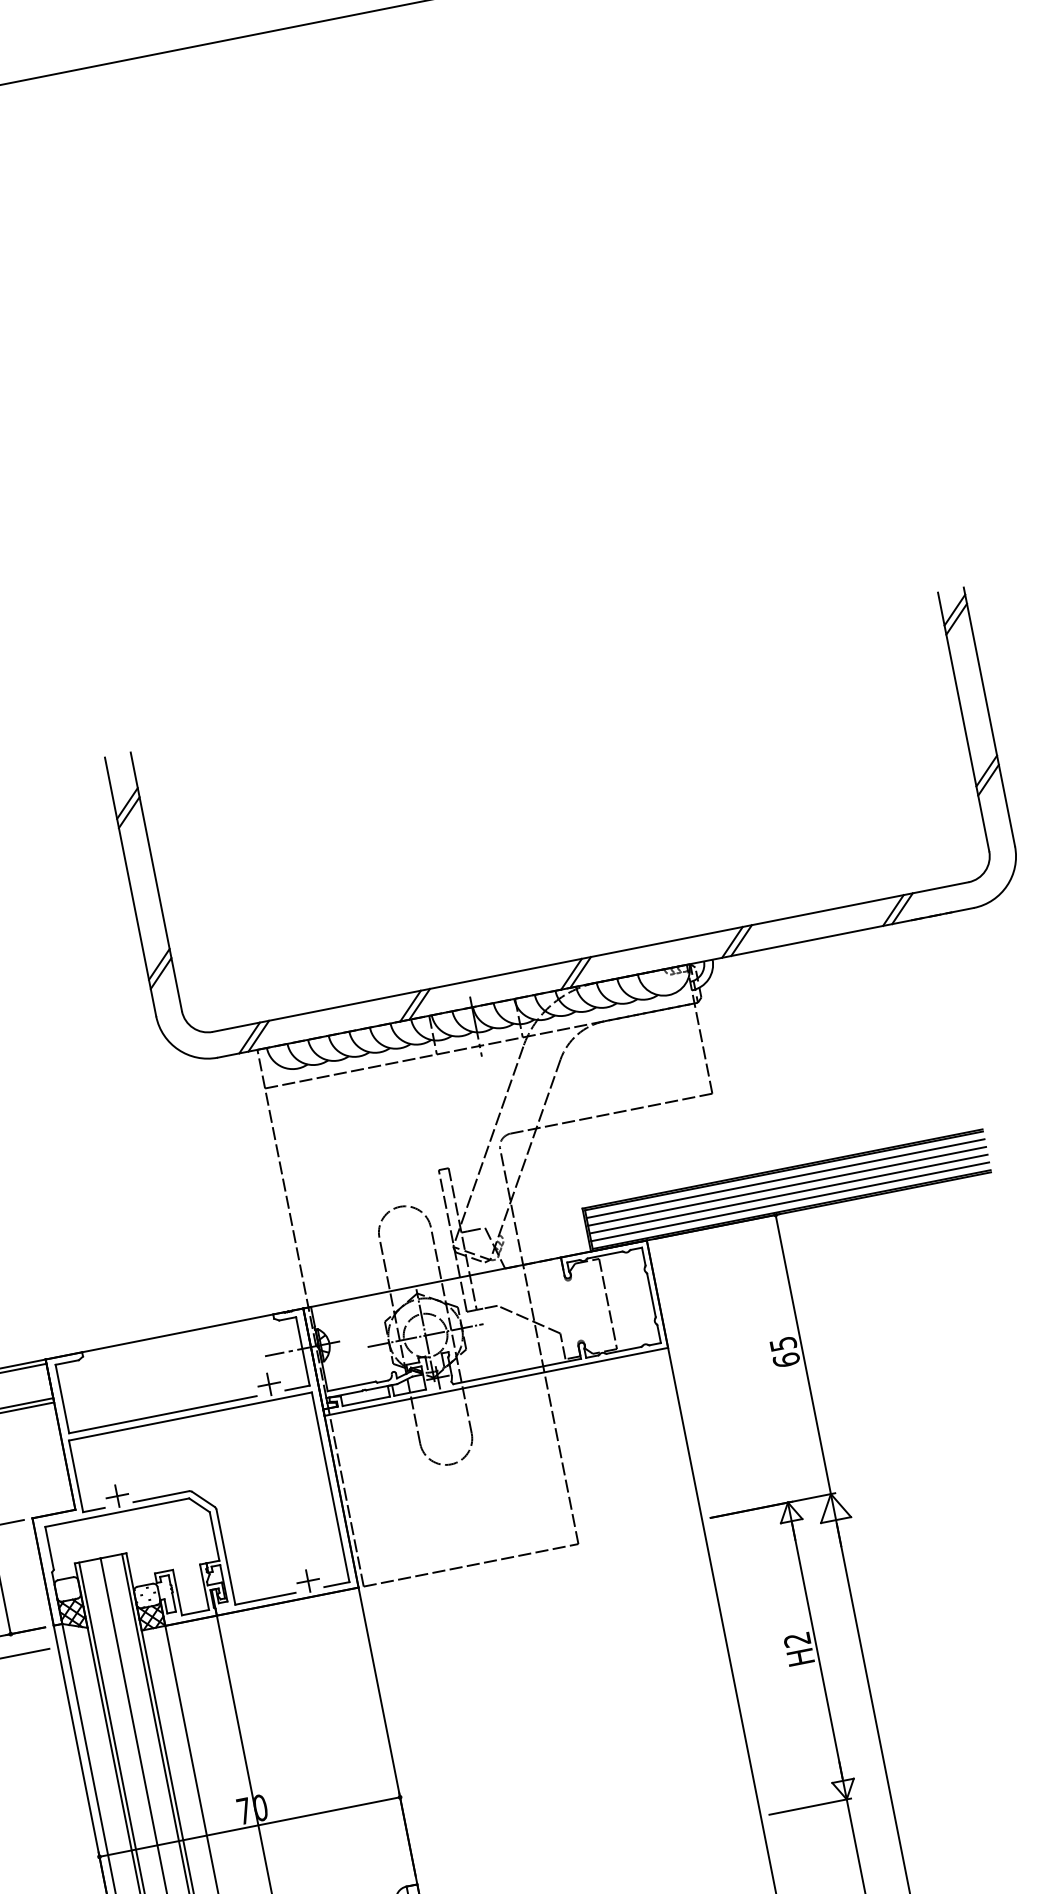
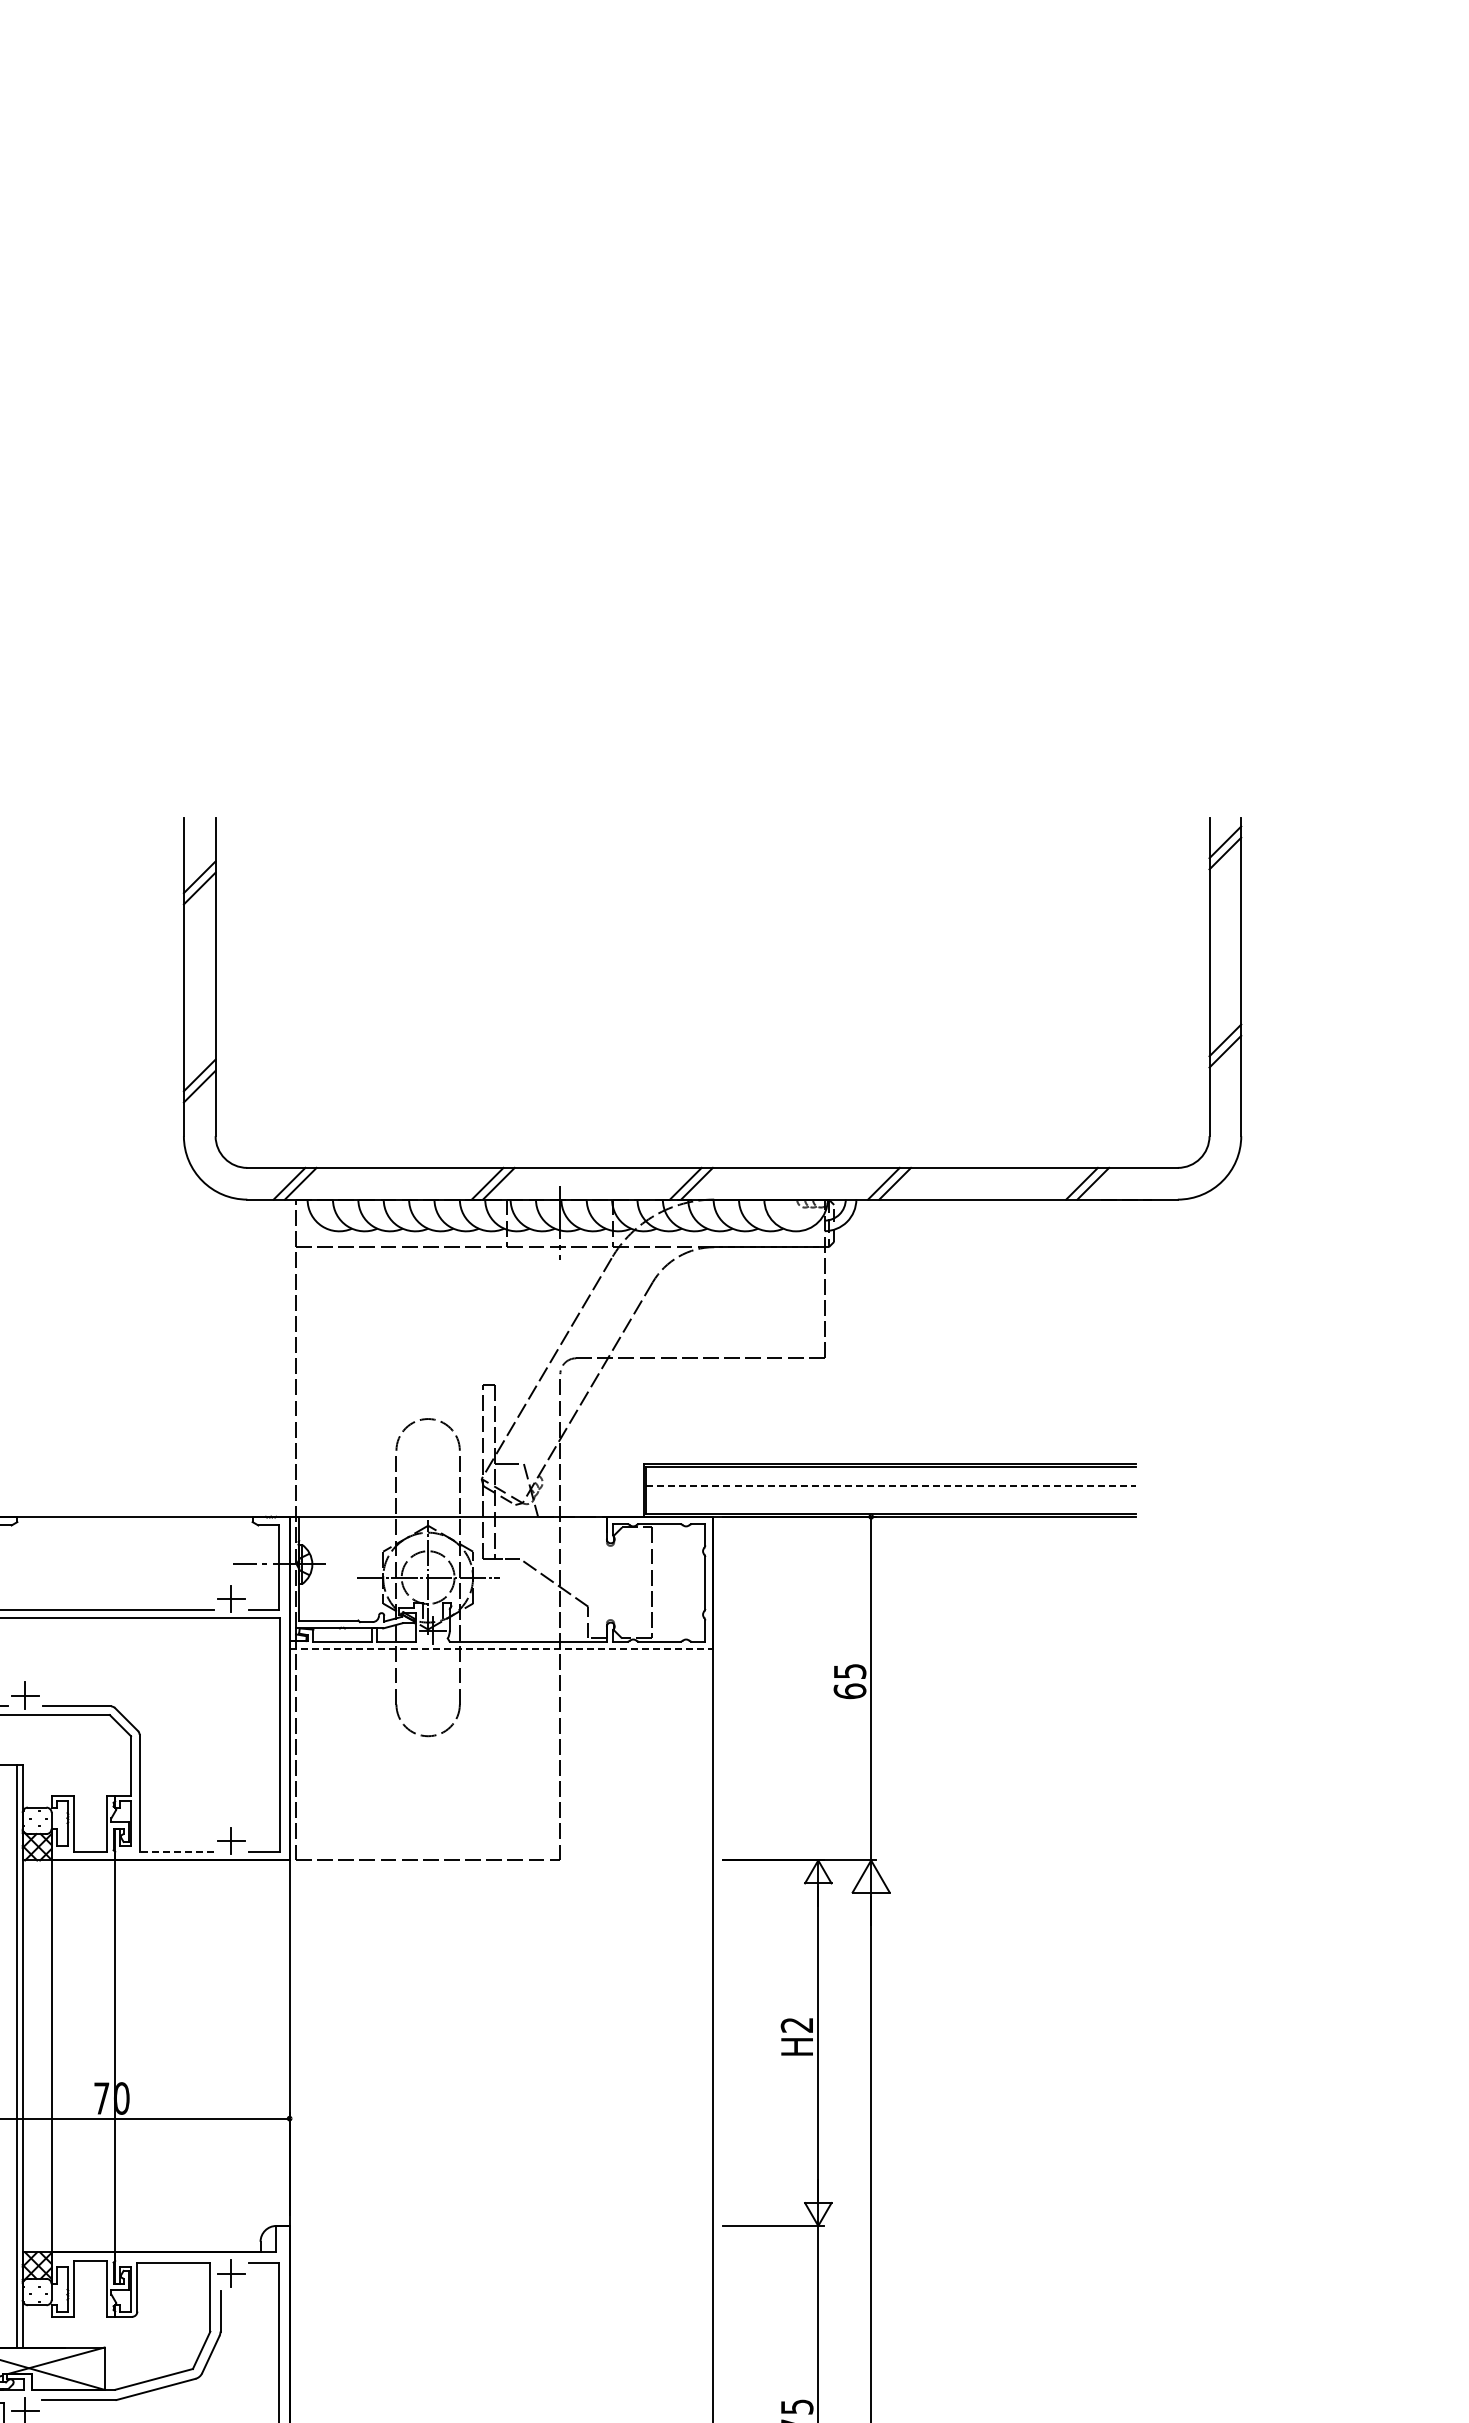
line: (785, 1178) -> (891, 1476), removed
line: (787, 1186) -> (891, 1485), solid -> dashed
line: (788, 1194) -> (891, 1495), removed
line: (790, 1201) -> (891, 1504), removed
line: (496, 1382) -> (501, 1649), solid -> dashed
line: (265, 1598) -> (176, 1851), solid -> dashed

